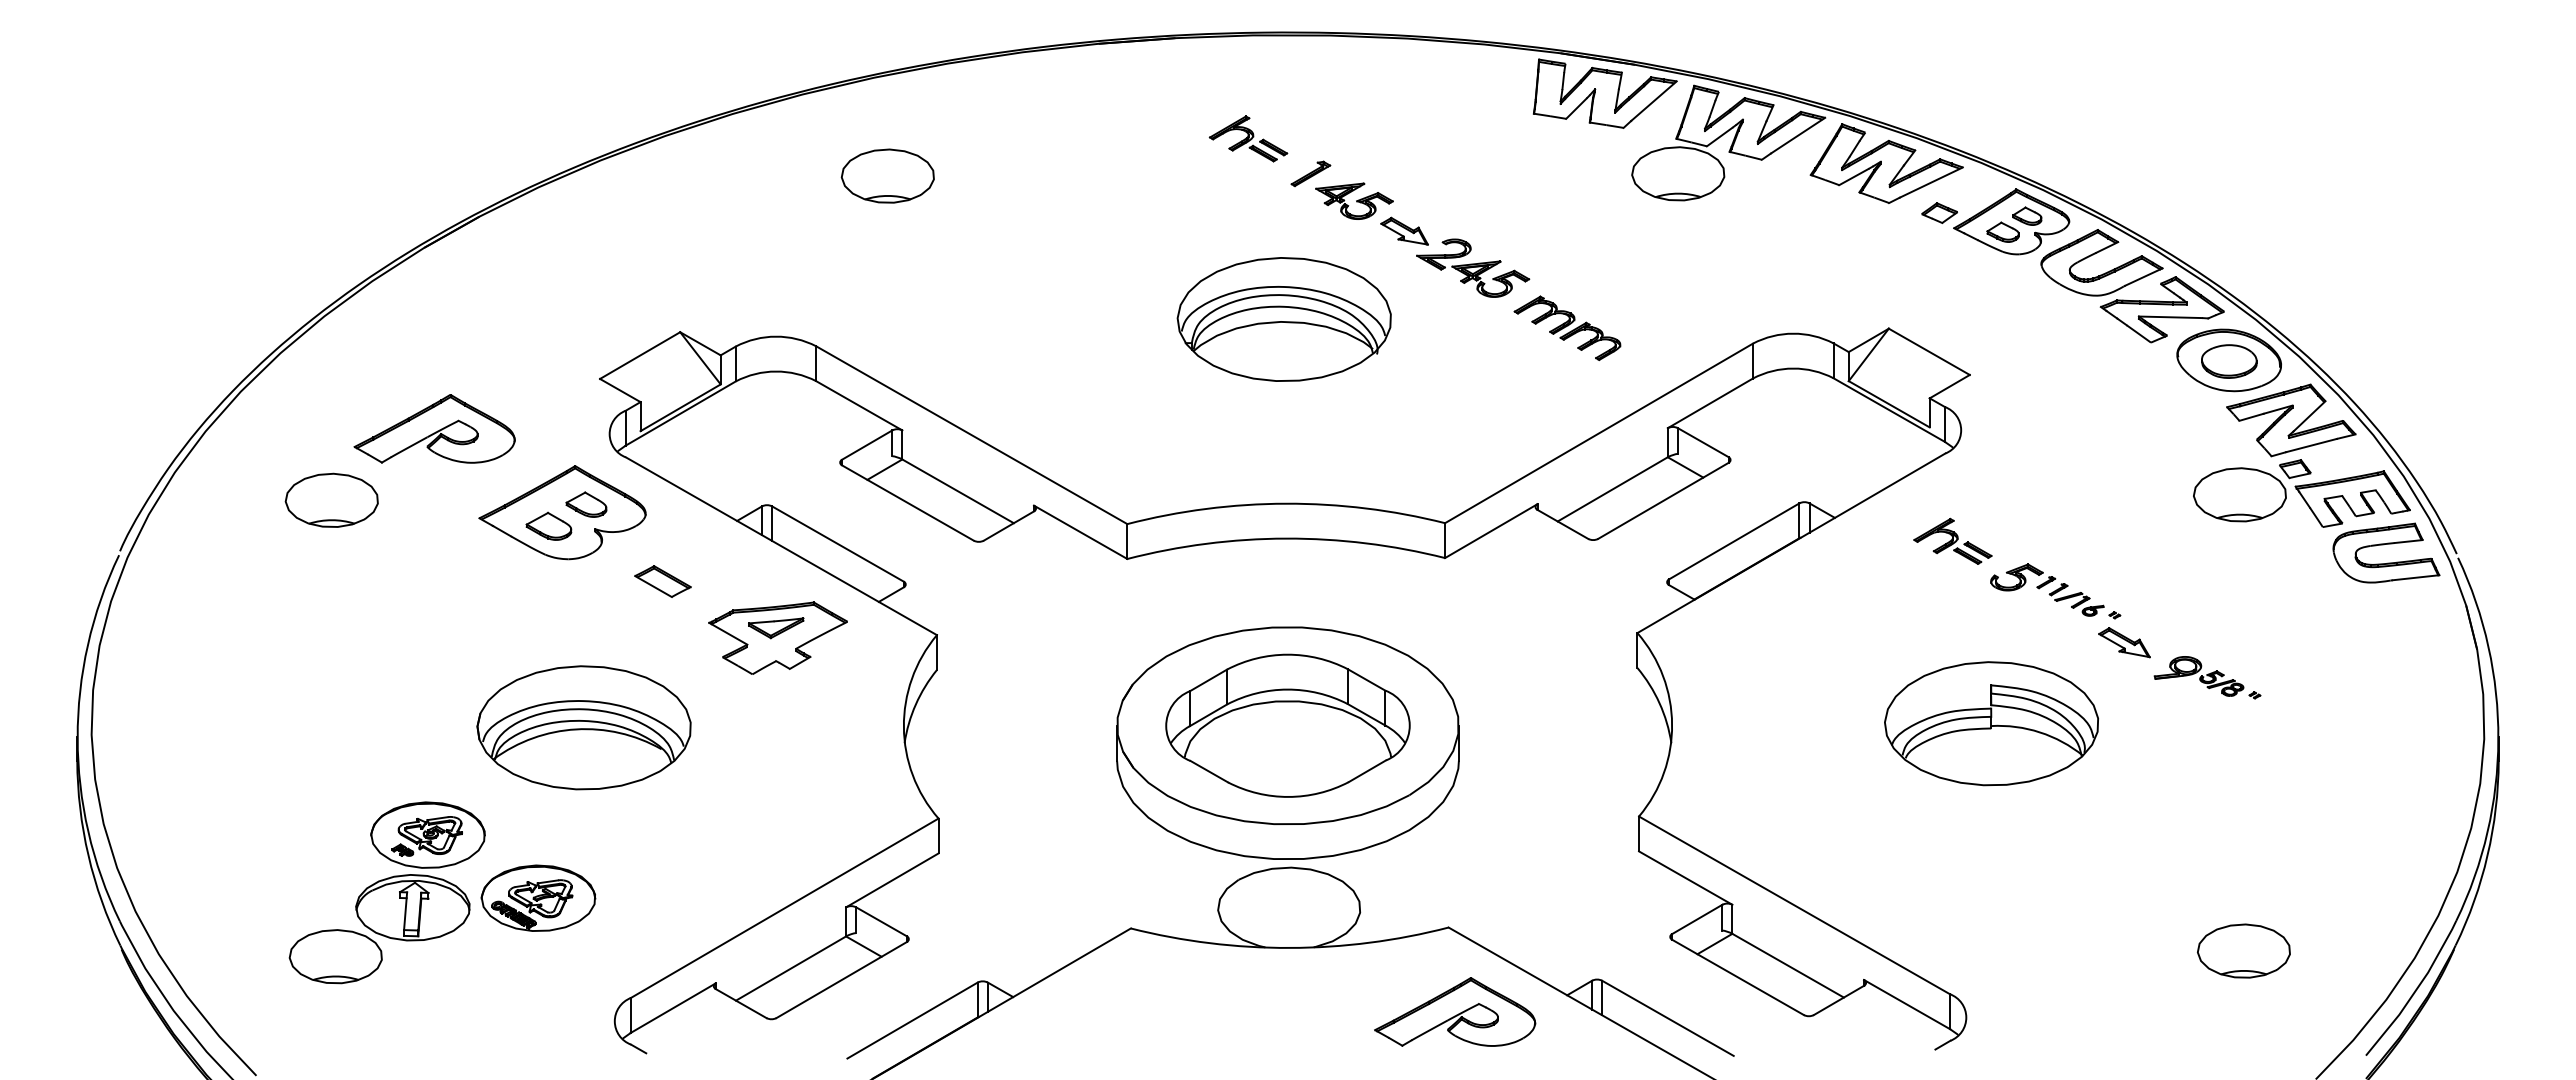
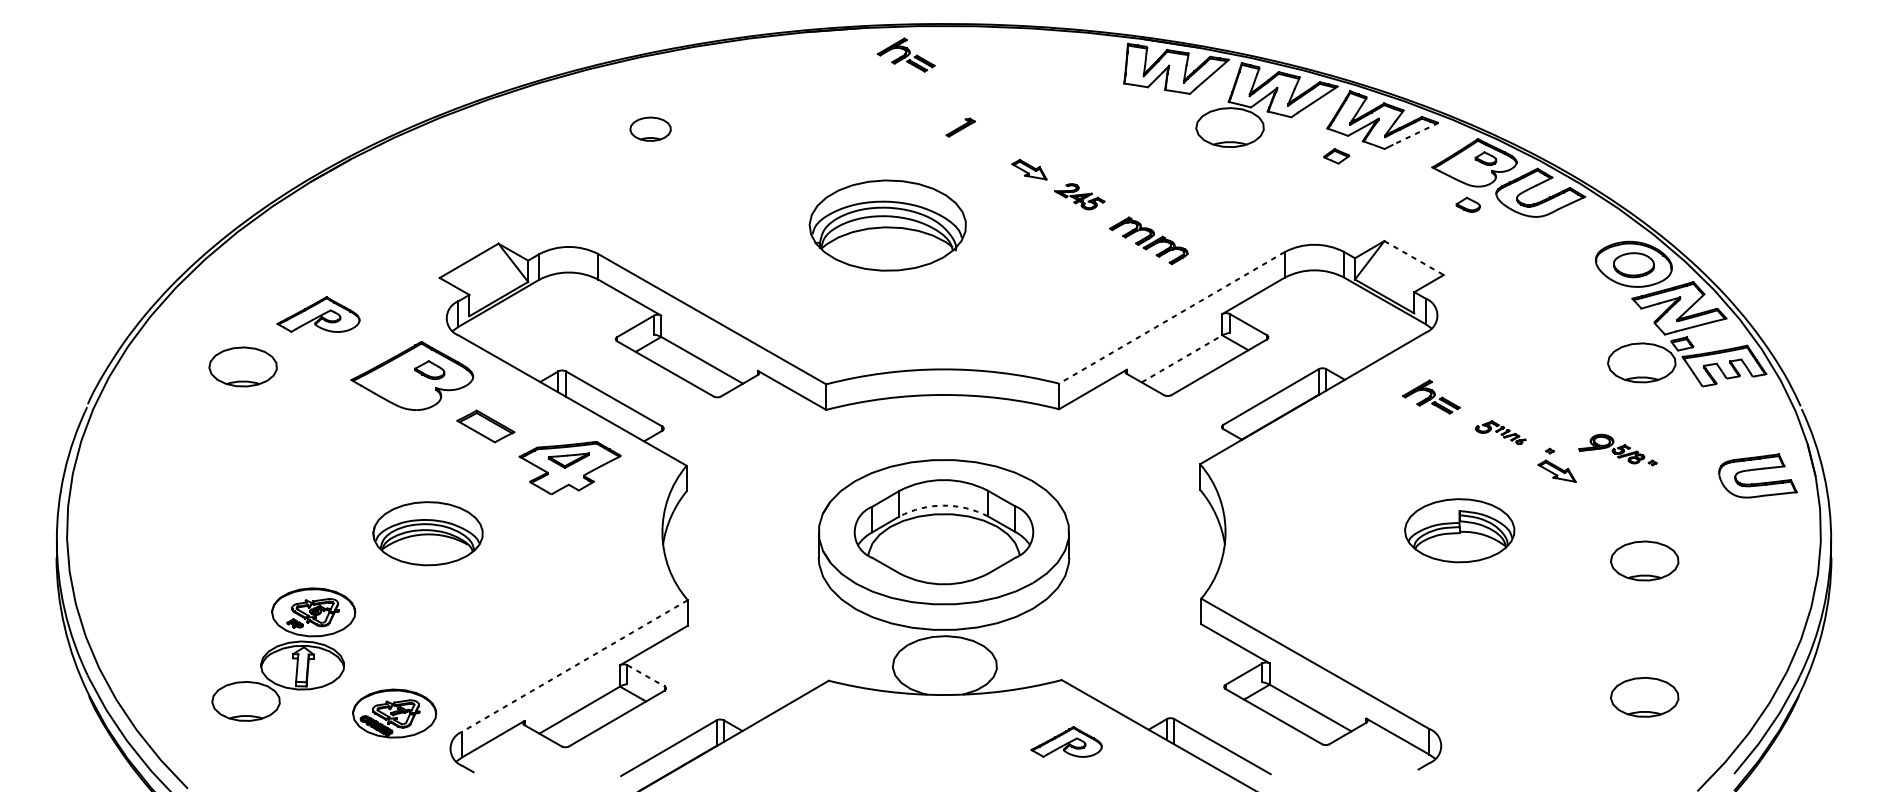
part: (1248, 138) -> (906, 54), moved
part: (887, 175) -> (650, 128), size x0.6
line: (1931, 182) -> (1415, 133), solid -> dashed
part: (1354, 200) -> (992, 147), removed
part: (1939, 212) -> (1336, 155), moved
part: (2002, 231) -> (1467, 204), moved
part: (1473, 267) -> (1079, 196), size x0.6
part: (2161, 309) -> (1584, 227), removed
part: (1283, 319) -> (887, 225), moved
line: (1929, 351) -> (1414, 257), solid -> dashed
part: (434, 428) -> (318, 314), size x0.7
line: (1598, 433) -> (1171, 317), solid -> dashed
line: (1612, 489) -> (1181, 358), solid -> dashed
part: (548, 525) -> (401, 385), removed
part: (2383, 545) -> (1755, 470), moved
part: (662, 581) -> (485, 426), size x1.4
part: (2047, 589) -> (1500, 432), size x0.6
part: (2207, 677) -> (1617, 449), moved
arc: (1287, 689) -> (943, 505), solid -> dashed
part: (1991, 723) -> (1459, 530), size x0.7
part: (583, 727) -> (427, 533), size x0.7
part: (2243, 764) -> (1644, 560), added
part: (538, 897) -> (394, 713), moved
line: (784, 908) -> (574, 666), solid -> dashed
line: (881, 922) -> (646, 676), solid -> dashed
part: (1455, 1011) -> (1066, 741), size x0.6

